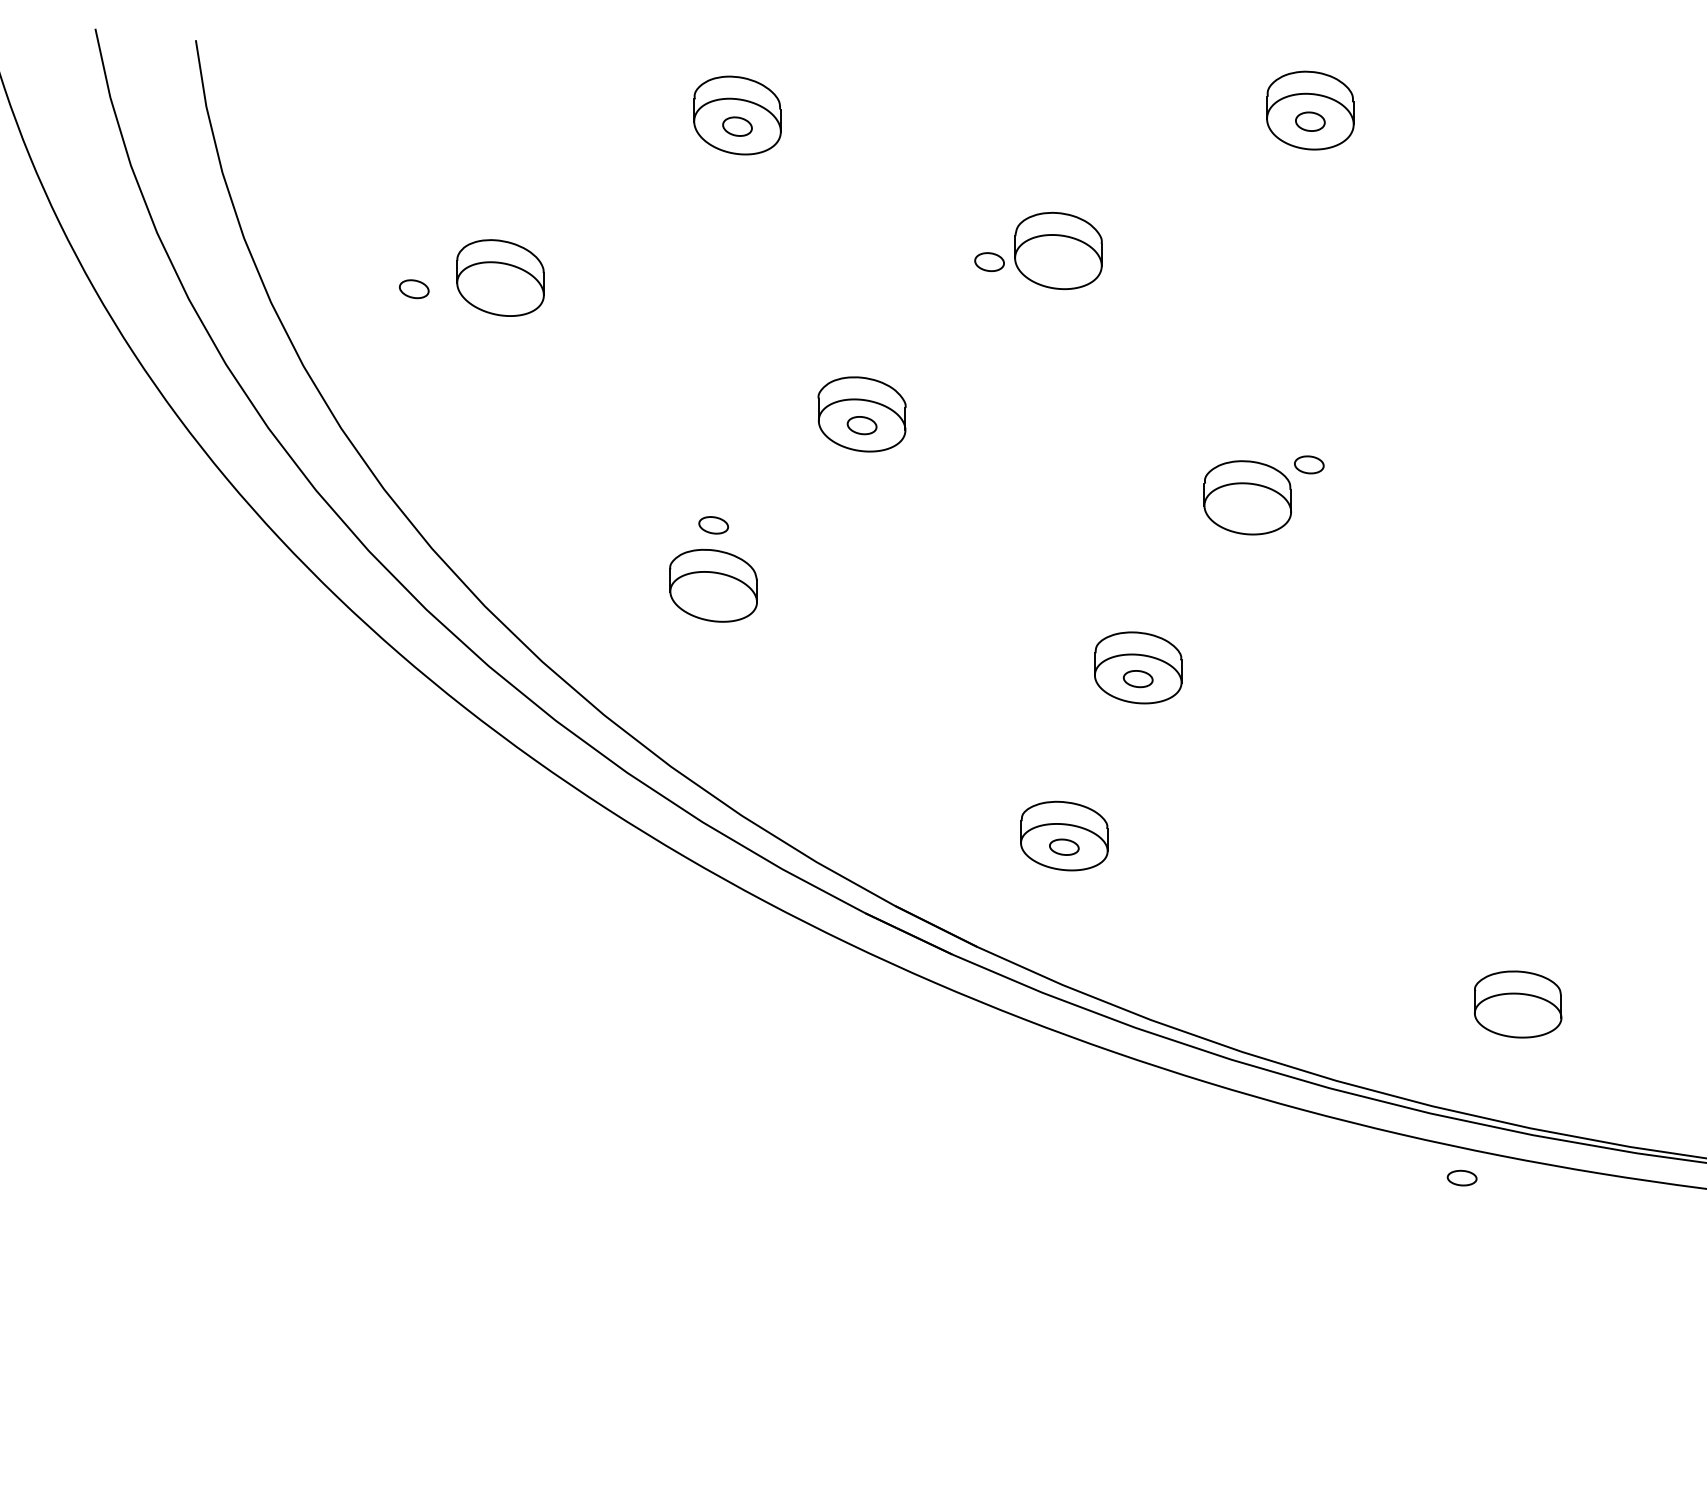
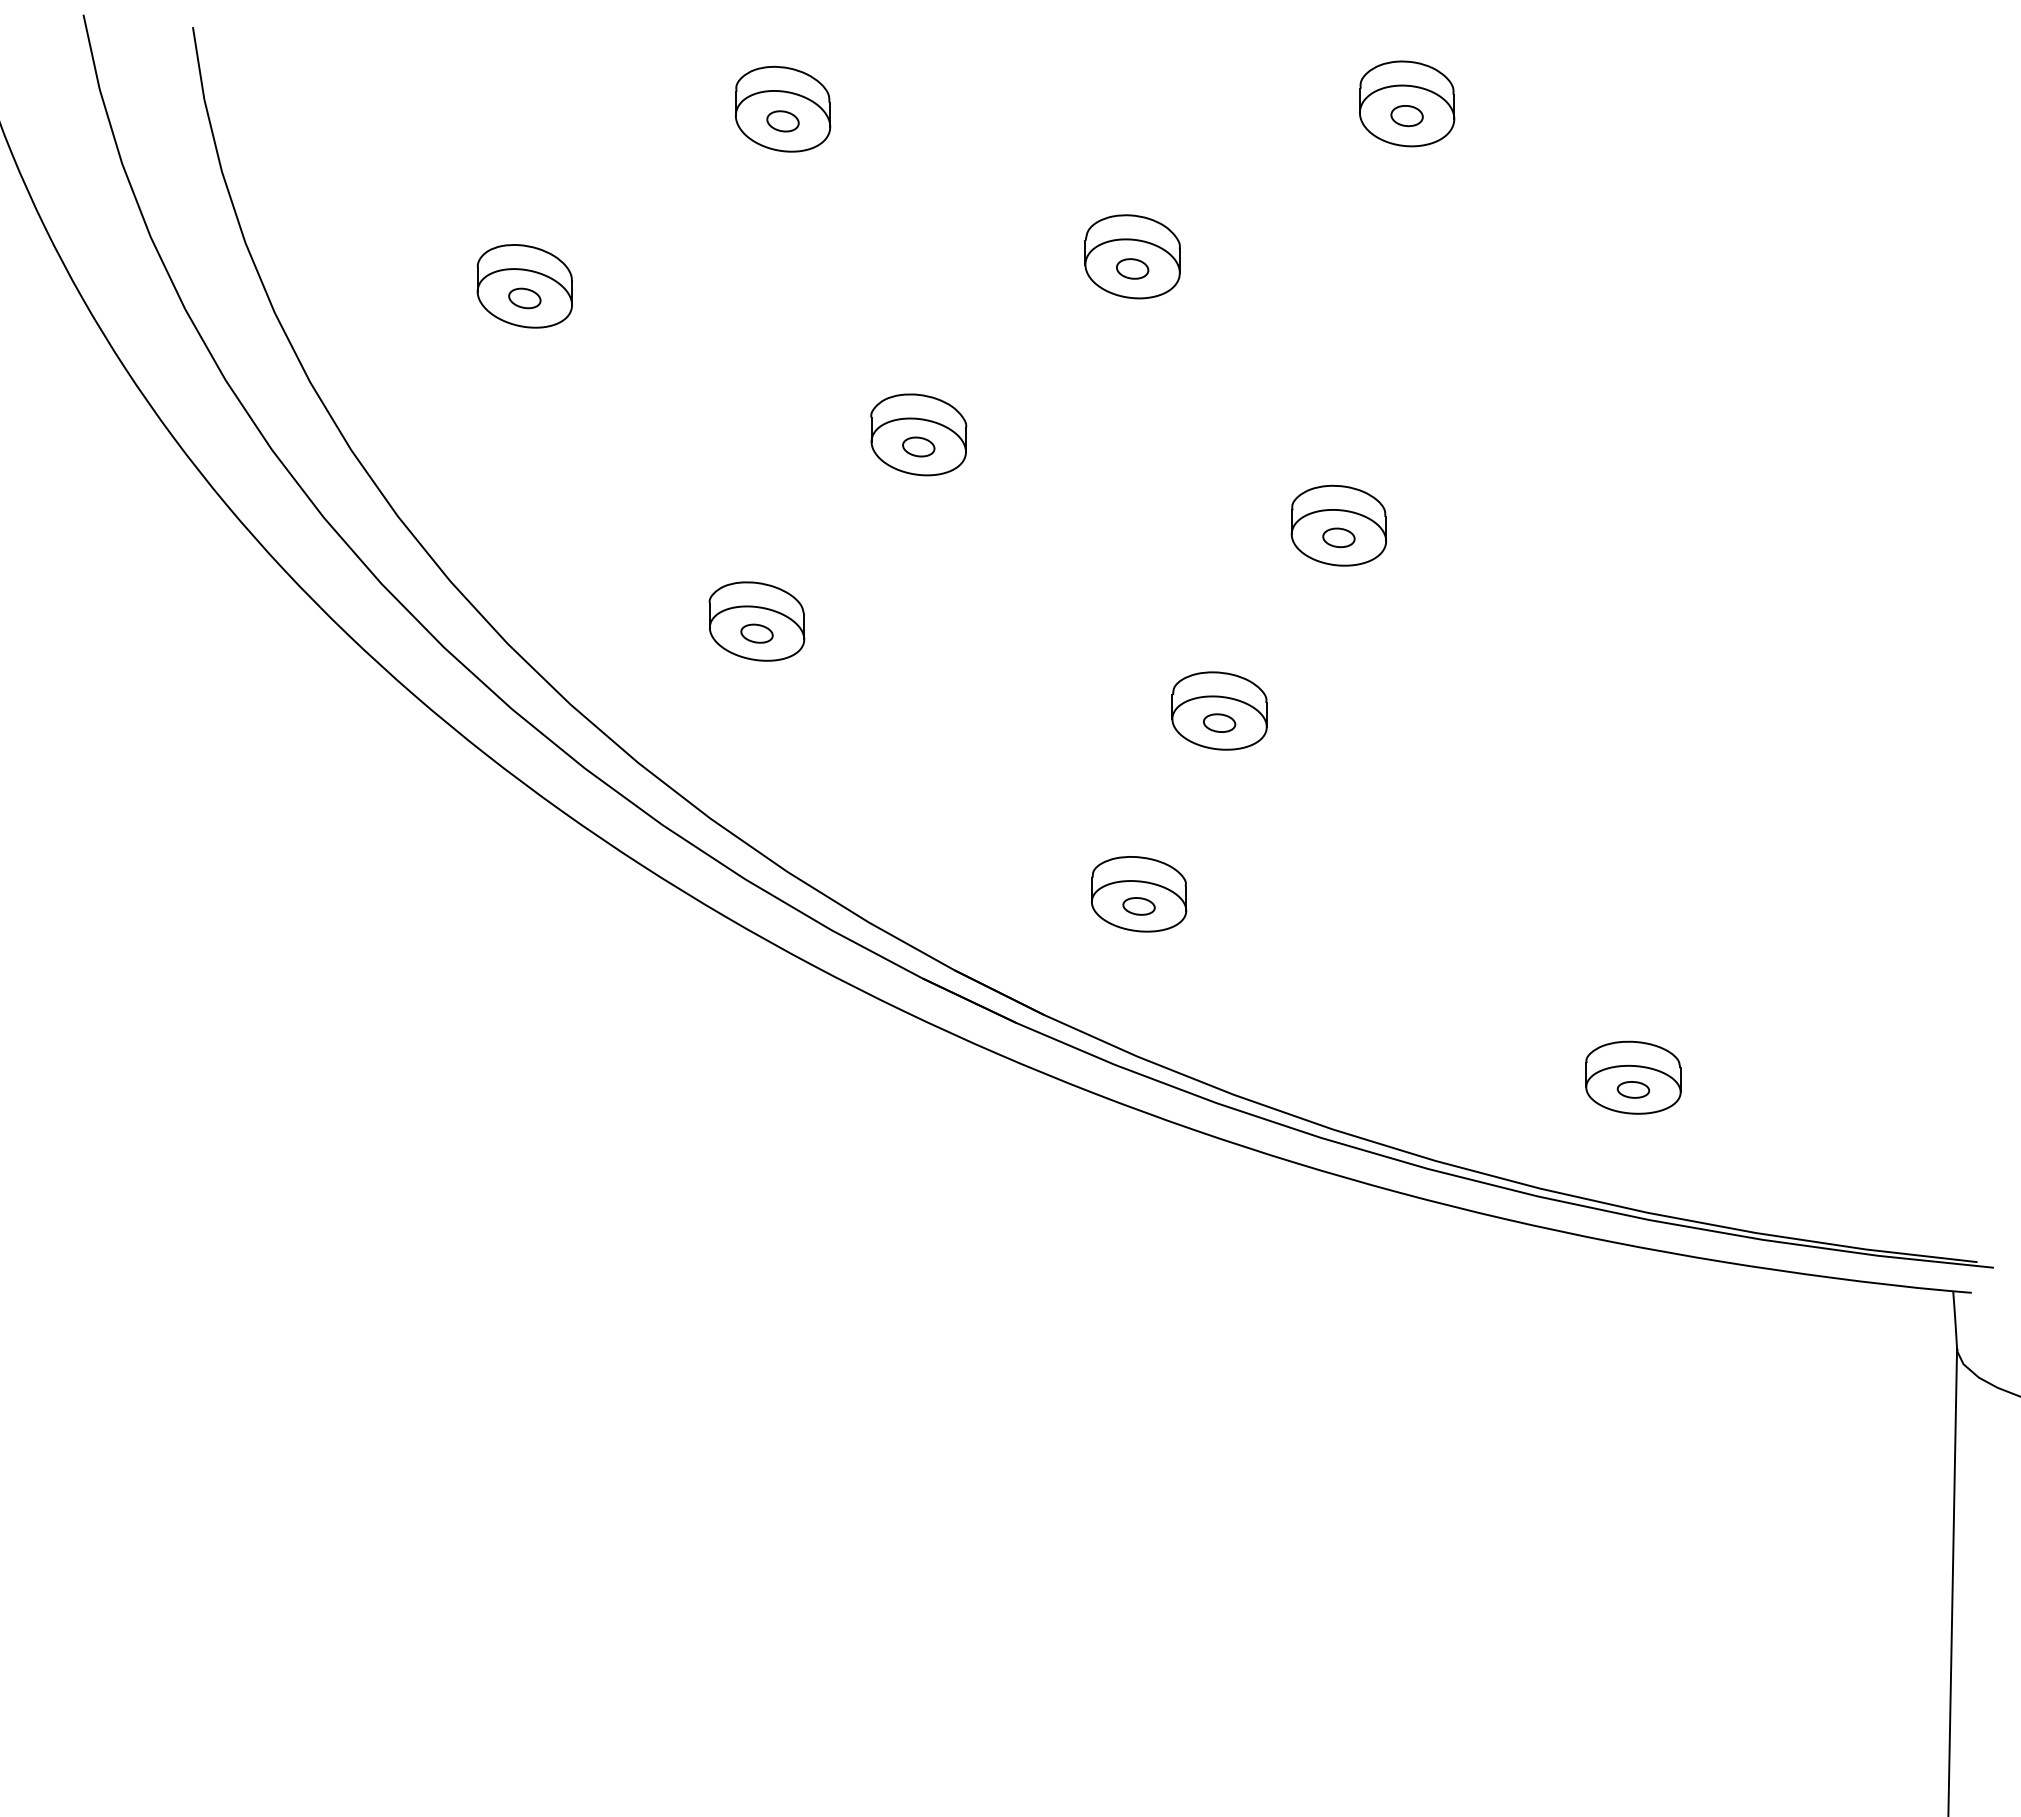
part: (989, 261) -> (1132, 268), moved
part: (413, 289) -> (524, 298), moved
part: (1308, 464) -> (1338, 537), moved
part: (713, 525) -> (756, 633), moved
part: (1462, 1177) -> (1633, 1089), moved

